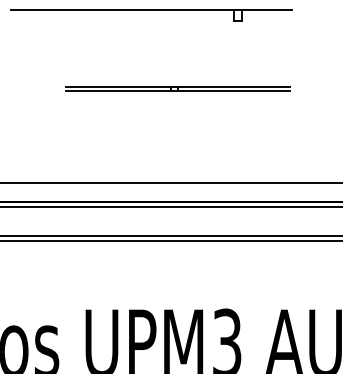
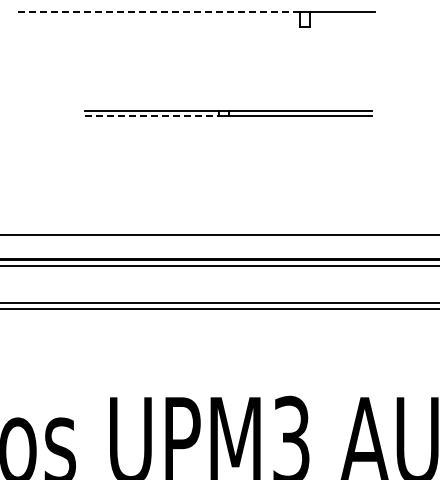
line: (121, 9) -> (156, 12), solid -> dashed
line: (118, 90) -> (152, 116), solid -> dashed

